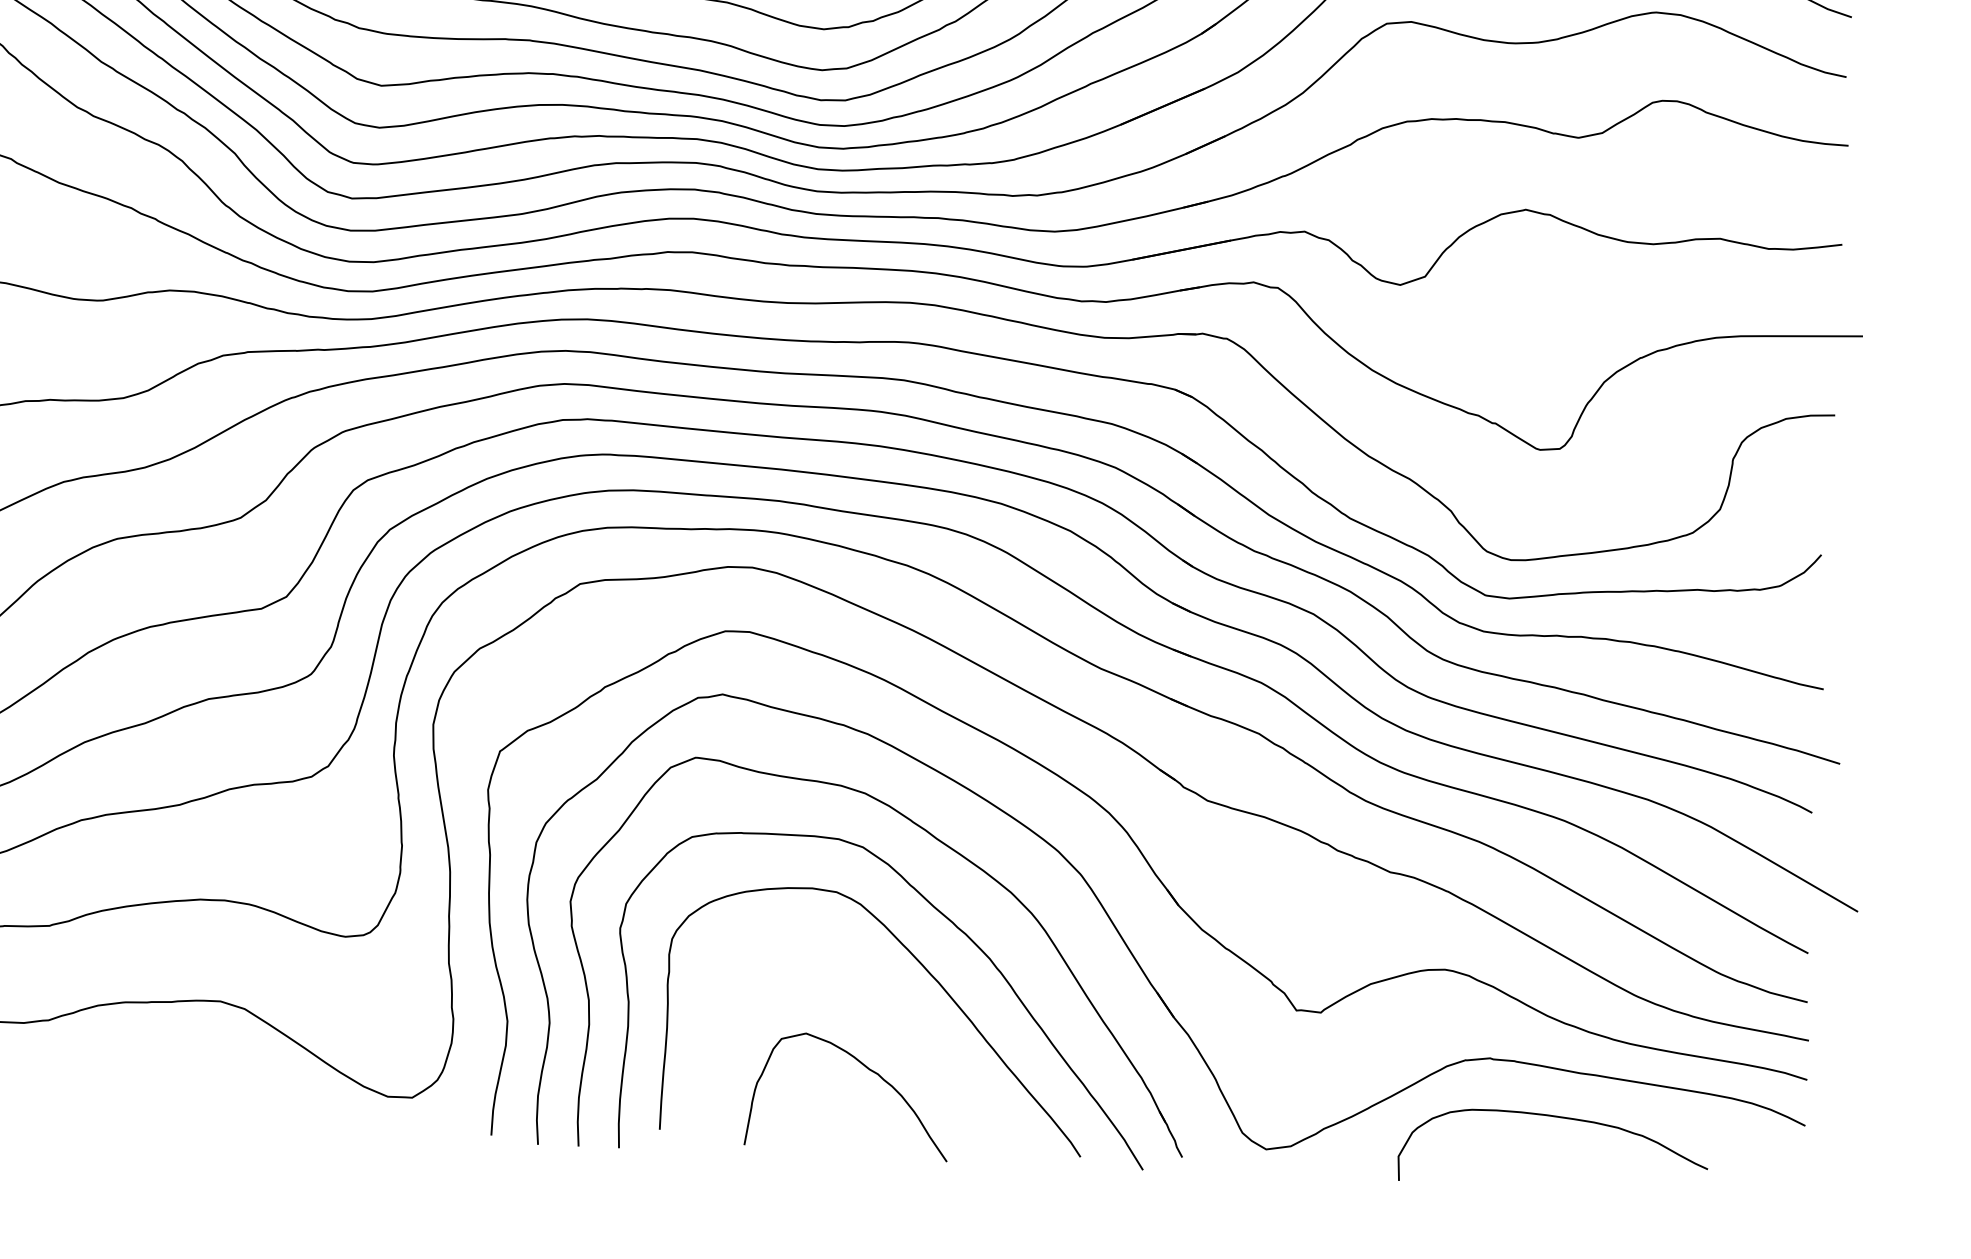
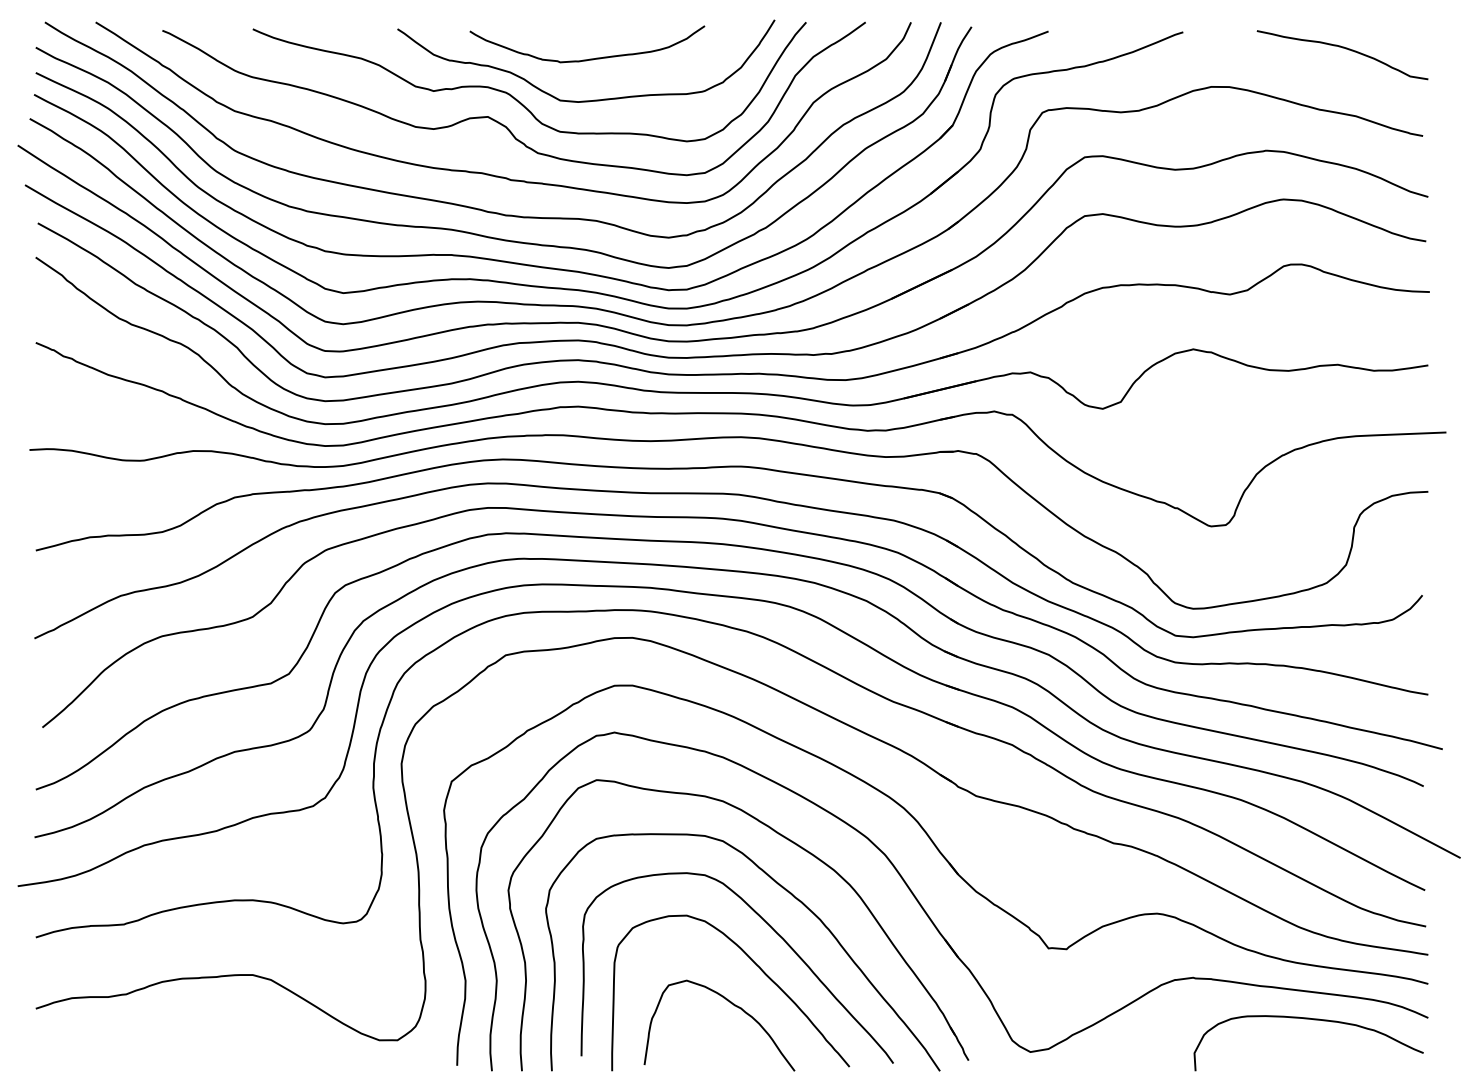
curve: (907, 1025) -> (761, 971), added
curve: (1561, 1119) -> (1313, 1020), moved

